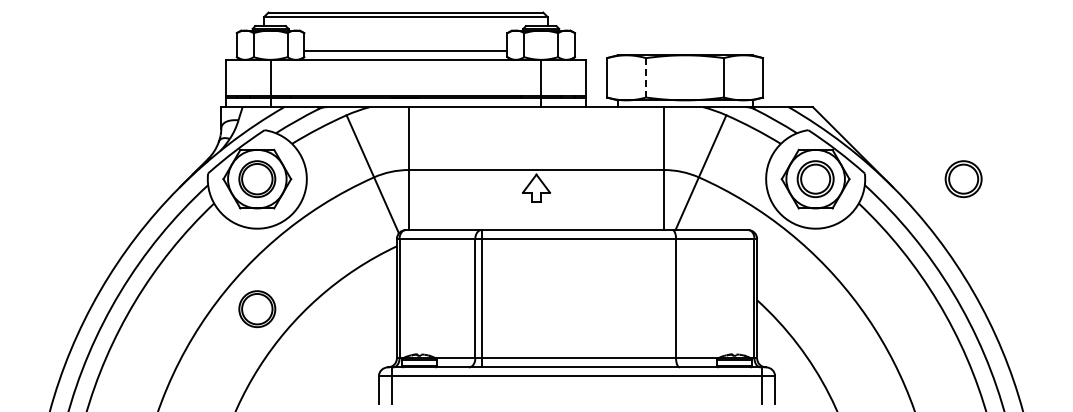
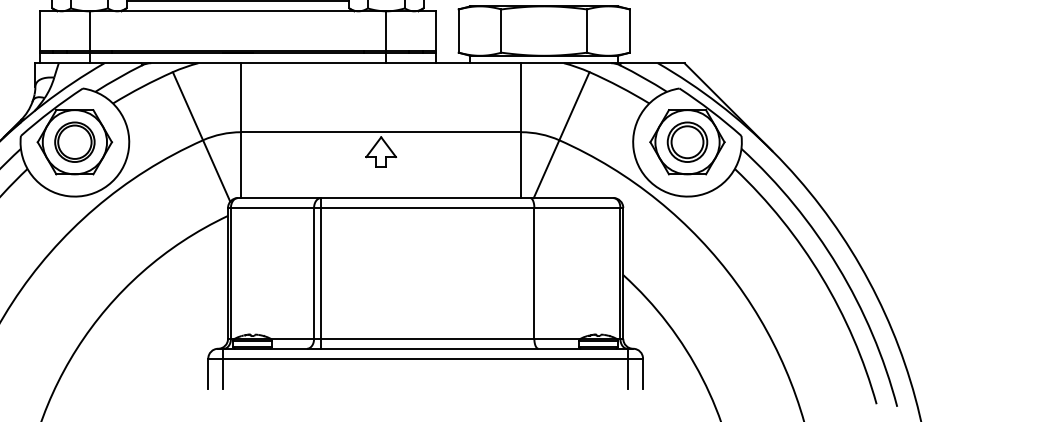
line: (646, 77) -> (501, 30), dashed -> solid
part: (963, 179) -> (849, 142), removed
part: (257, 309) -> (75, 285), removed

